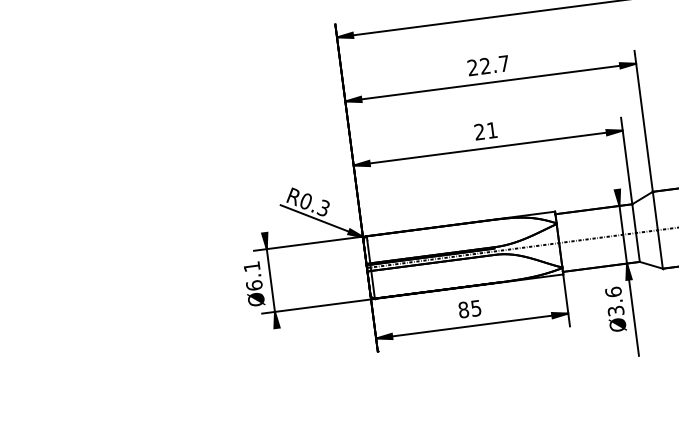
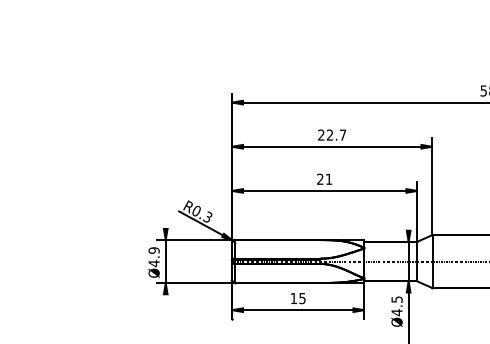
text: (252, 276) -> (153, 257), Ø6.1 -> Ø4.9
text: (614, 302) -> (396, 306), Ø3.6 -> Ø4.5
text: (463, 309) -> (293, 298), 85 -> 15

